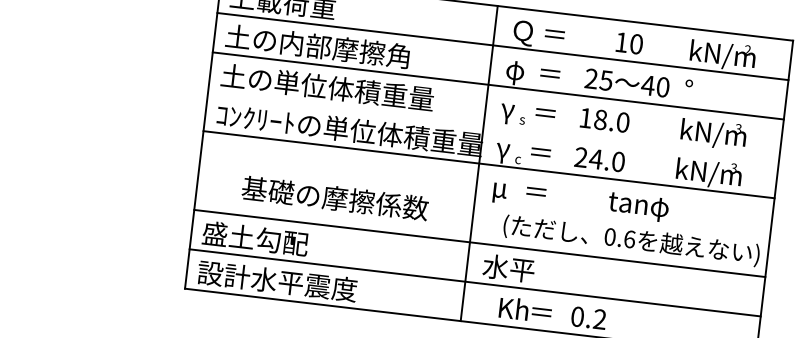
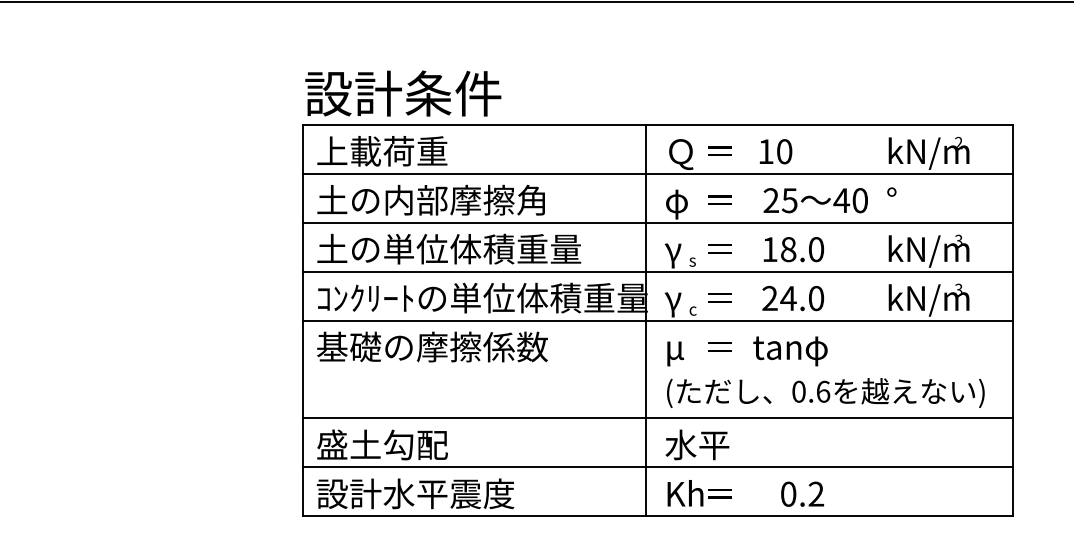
text: (629, 43) -> (775, 151), moved
line: (493, 125) -> (657, 271), added
text: (335, 197) -> (432, 346), moved
text: (638, 207) -> (790, 351), moved
text: (631, 240) -> (825, 392), moved
text: (525, 310) -> (699, 493), moved

